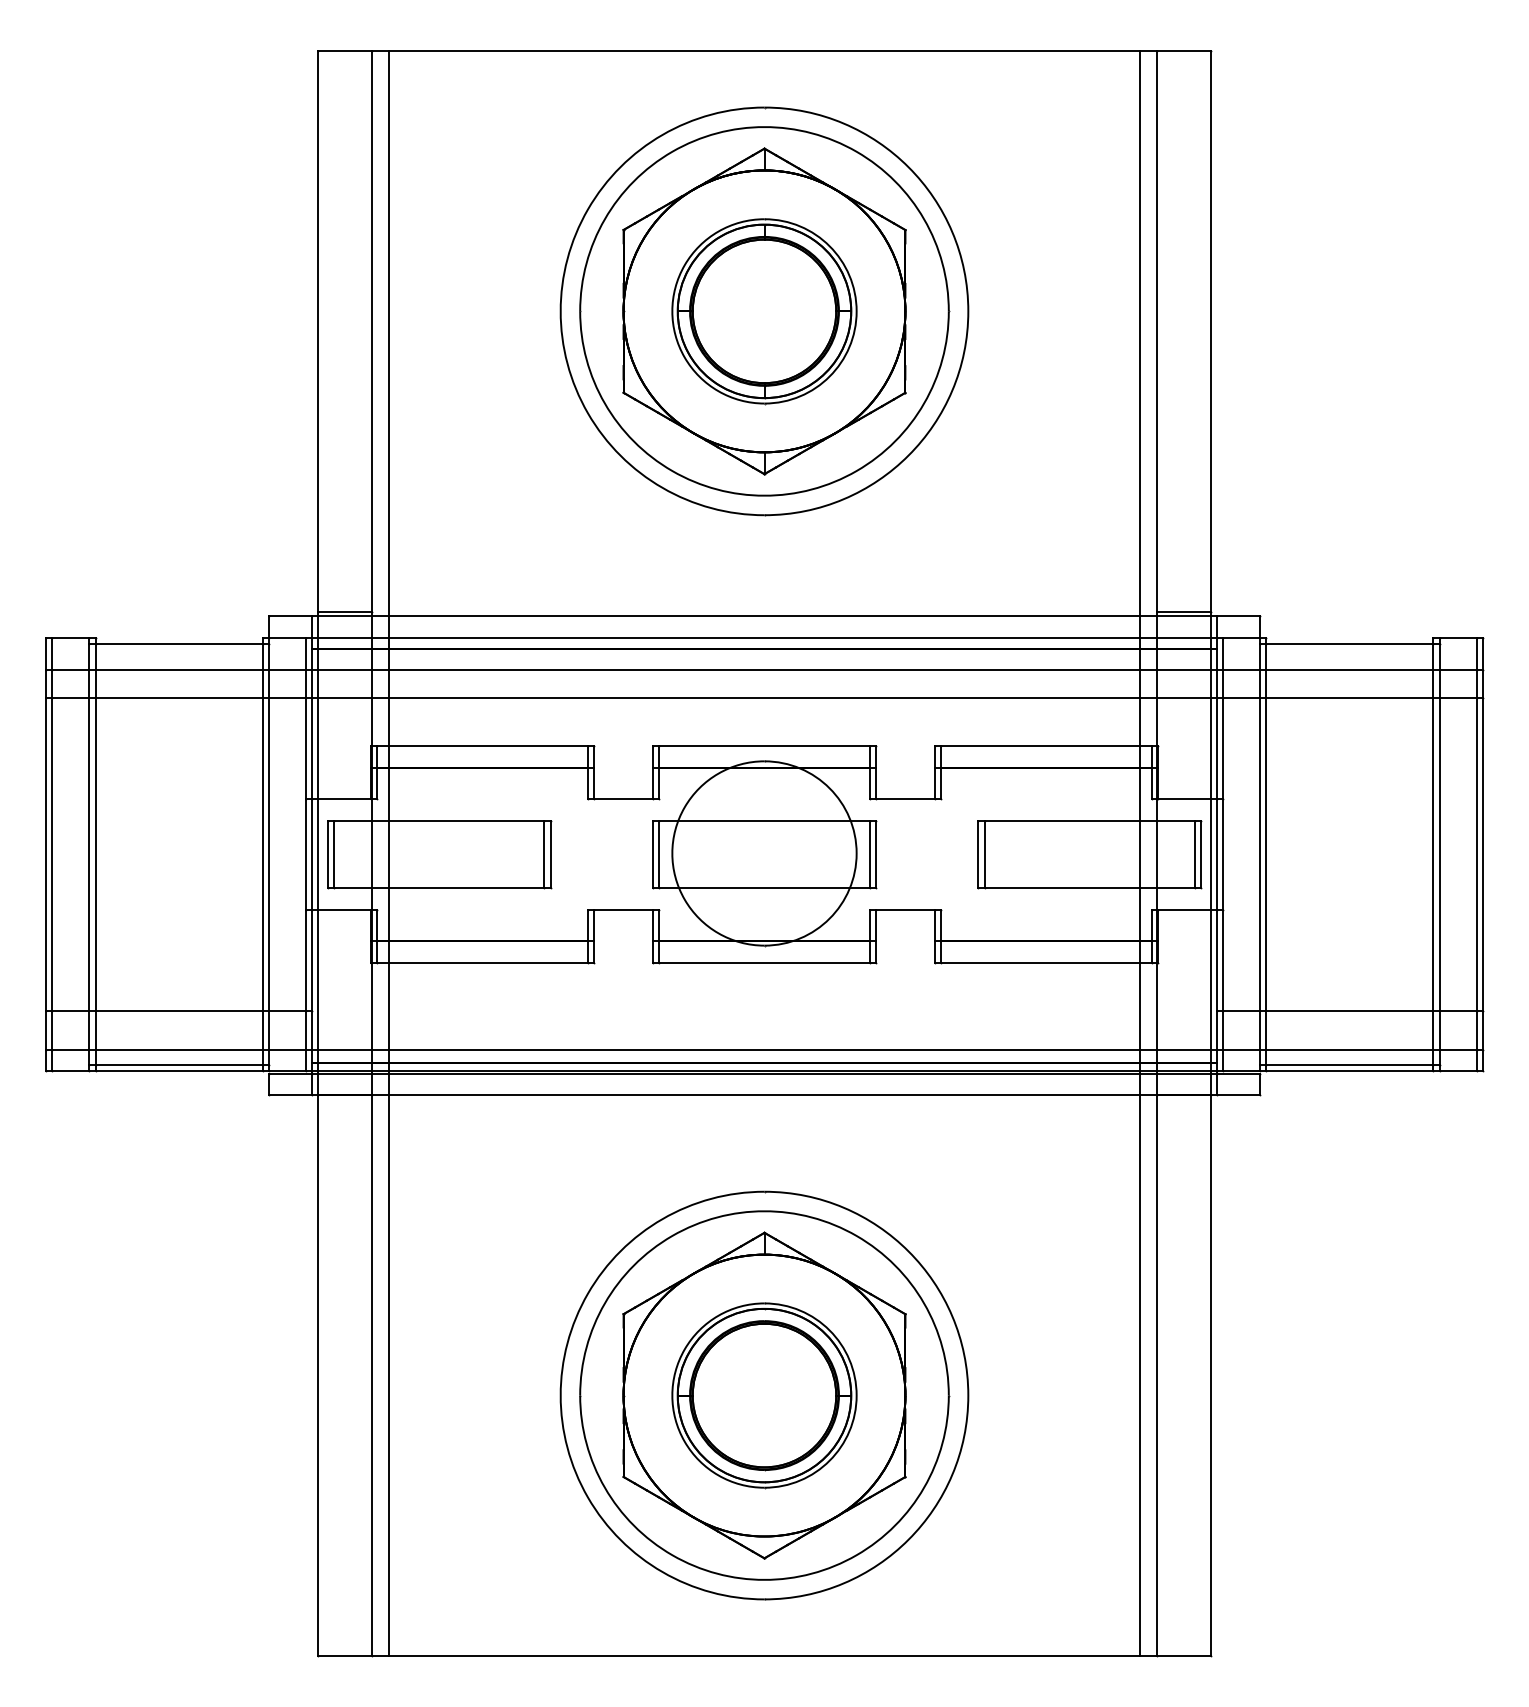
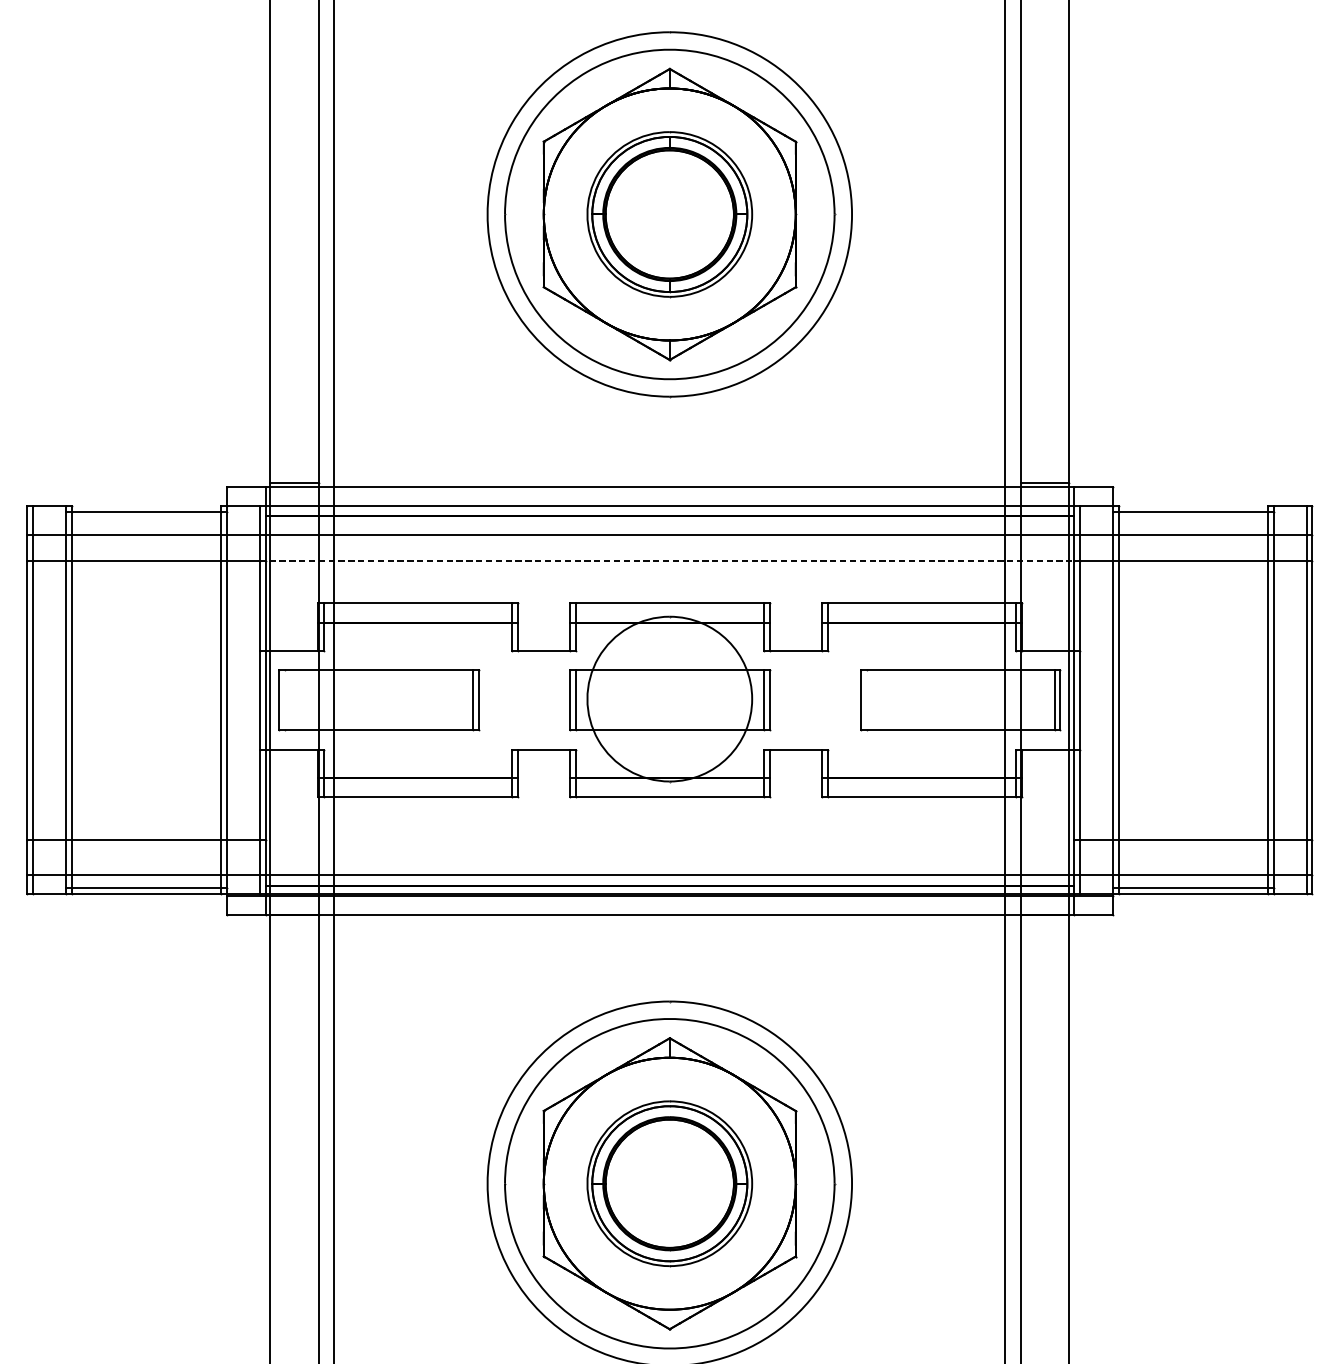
line: (761, 698) -> (667, 560), solid -> dashed
line: (334, 854) -> (285, 700), removed
line: (984, 854) -> (866, 700), removed

